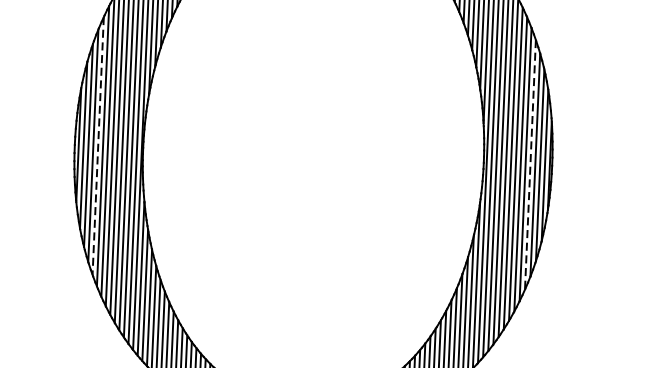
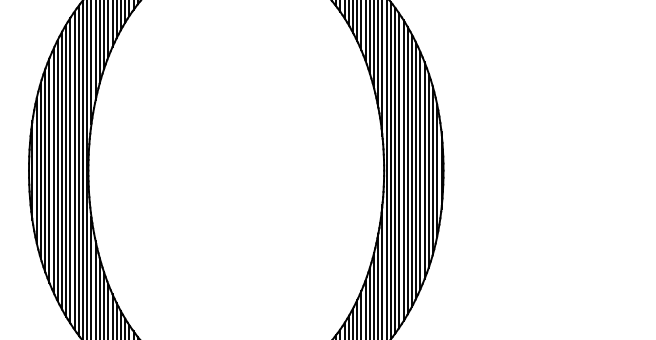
line: (98, 145) -> (49, 170), dashed -> solid
line: (530, 165) -> (424, 171), dashed -> solid

